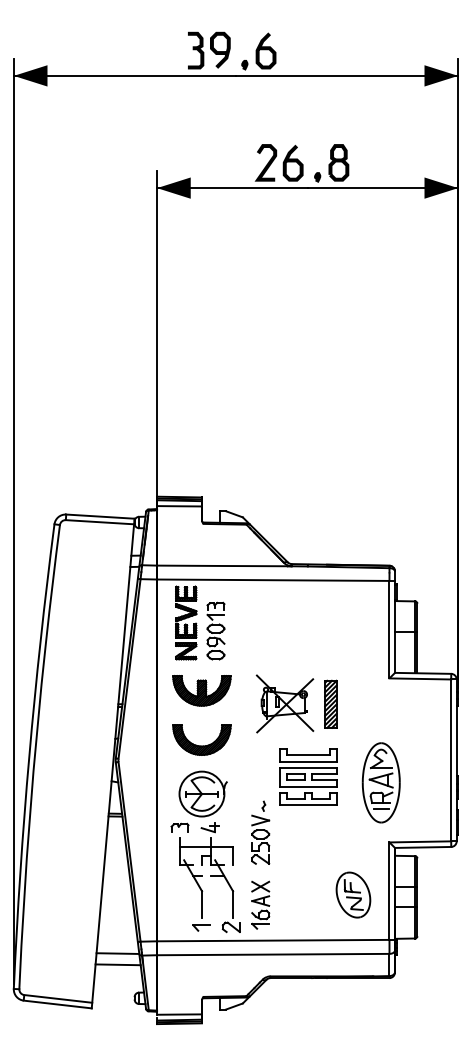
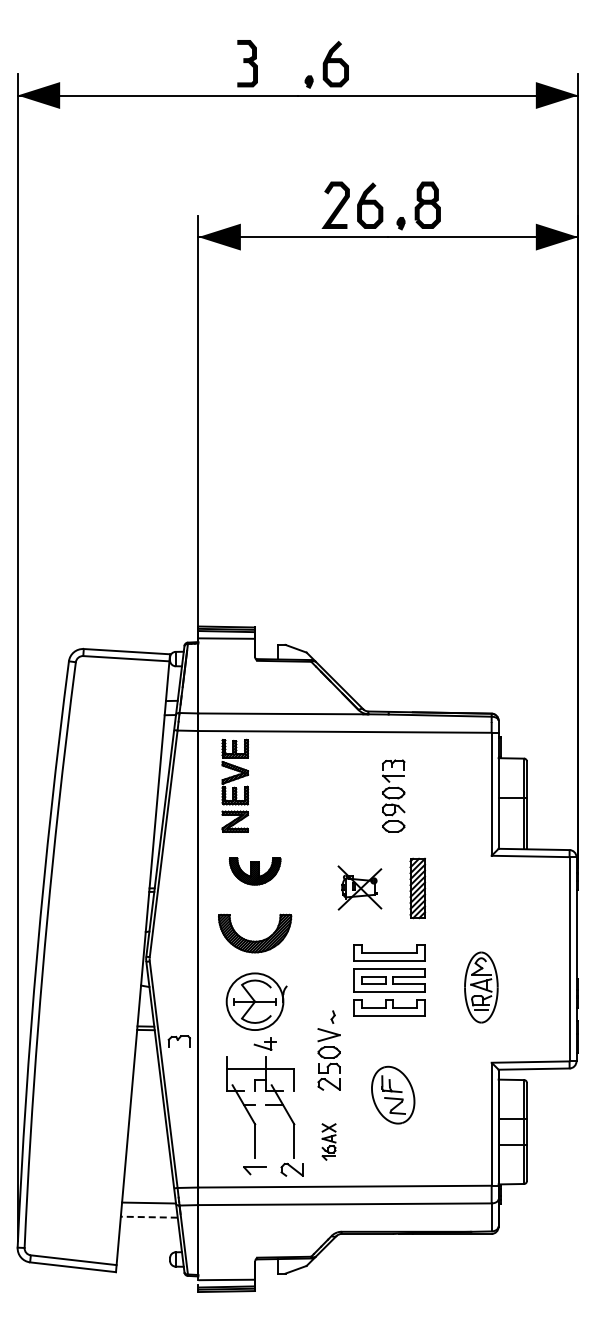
curve: (220, 51) -> (278, 64), removed
part: (215, 630) -> (393, 795), moved
part: (202, 690) -> (255, 871), size x0.7
part: (284, 703) -> (359, 887), size x0.6
part: (381, 782) -> (481, 987), size x0.7
part: (179, 827) -> (178, 1041), moved
part: (353, 894) -> (393, 1094), moved
part: (260, 904) -> (328, 1141), size x0.6
line: (117, 965) -> (148, 1217), solid -> dashed

